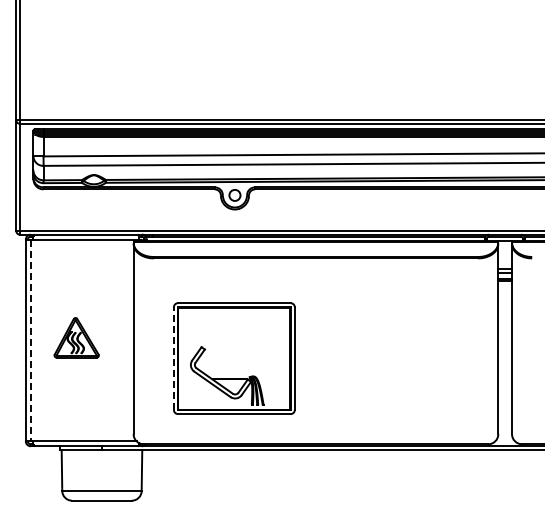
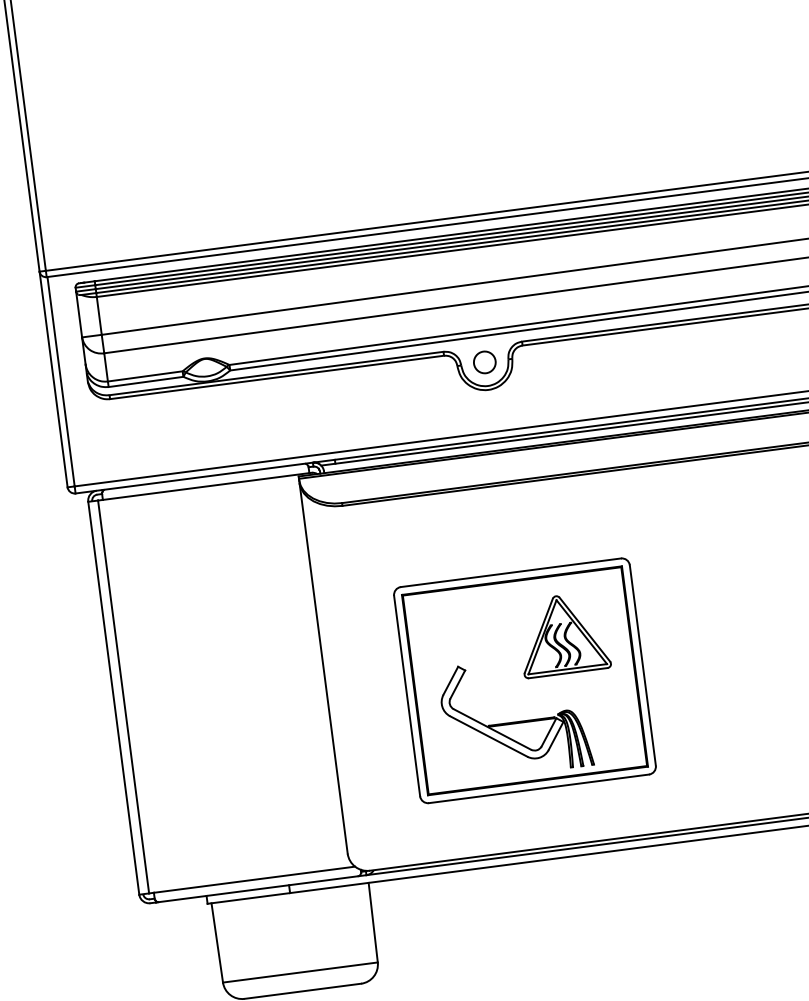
part: (76, 337) -> (562, 634), moved
line: (30, 340) -> (122, 697), dashed -> solid
line: (173, 358) -> (406, 695), dashed -> solid

